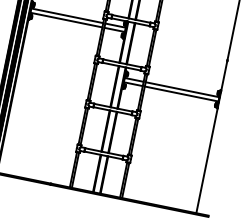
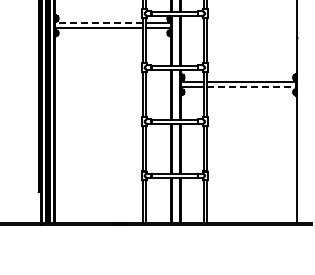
line: (67, 16) -> (99, 23), solid -> dashed
line: (181, 94) -> (251, 87), solid -> dashed

